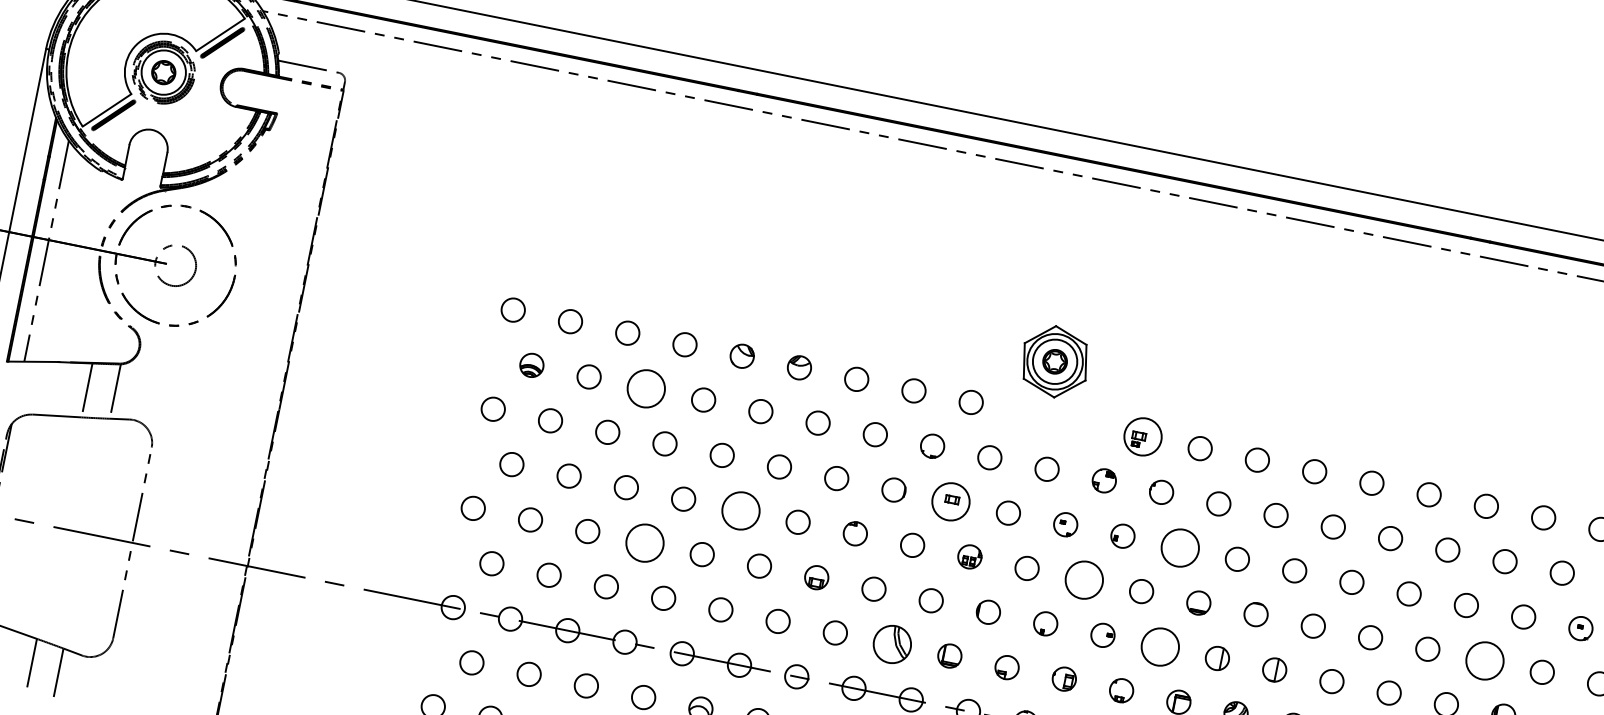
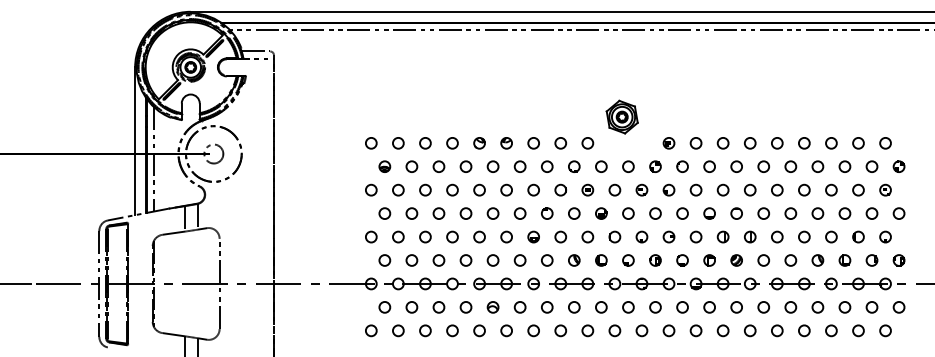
circle: (645, 387) -> (438, 166), size x0.62
part: (1141, 437) -> (668, 143), size x0.62
part: (950, 499) -> (587, 189), size x0.62
circle: (739, 510) -> (492, 213), size x0.62
circle: (645, 541) -> (452, 236), size x0.62
circle: (1179, 546) -> (695, 189), size x0.62
circle: (1084, 579) -> (655, 213), size x0.62
part: (893, 644) -> (574, 260), size x0.62
circle: (1159, 645) -> (695, 236), size x0.62
circle: (1484, 660) -> (844, 213), size x0.62

